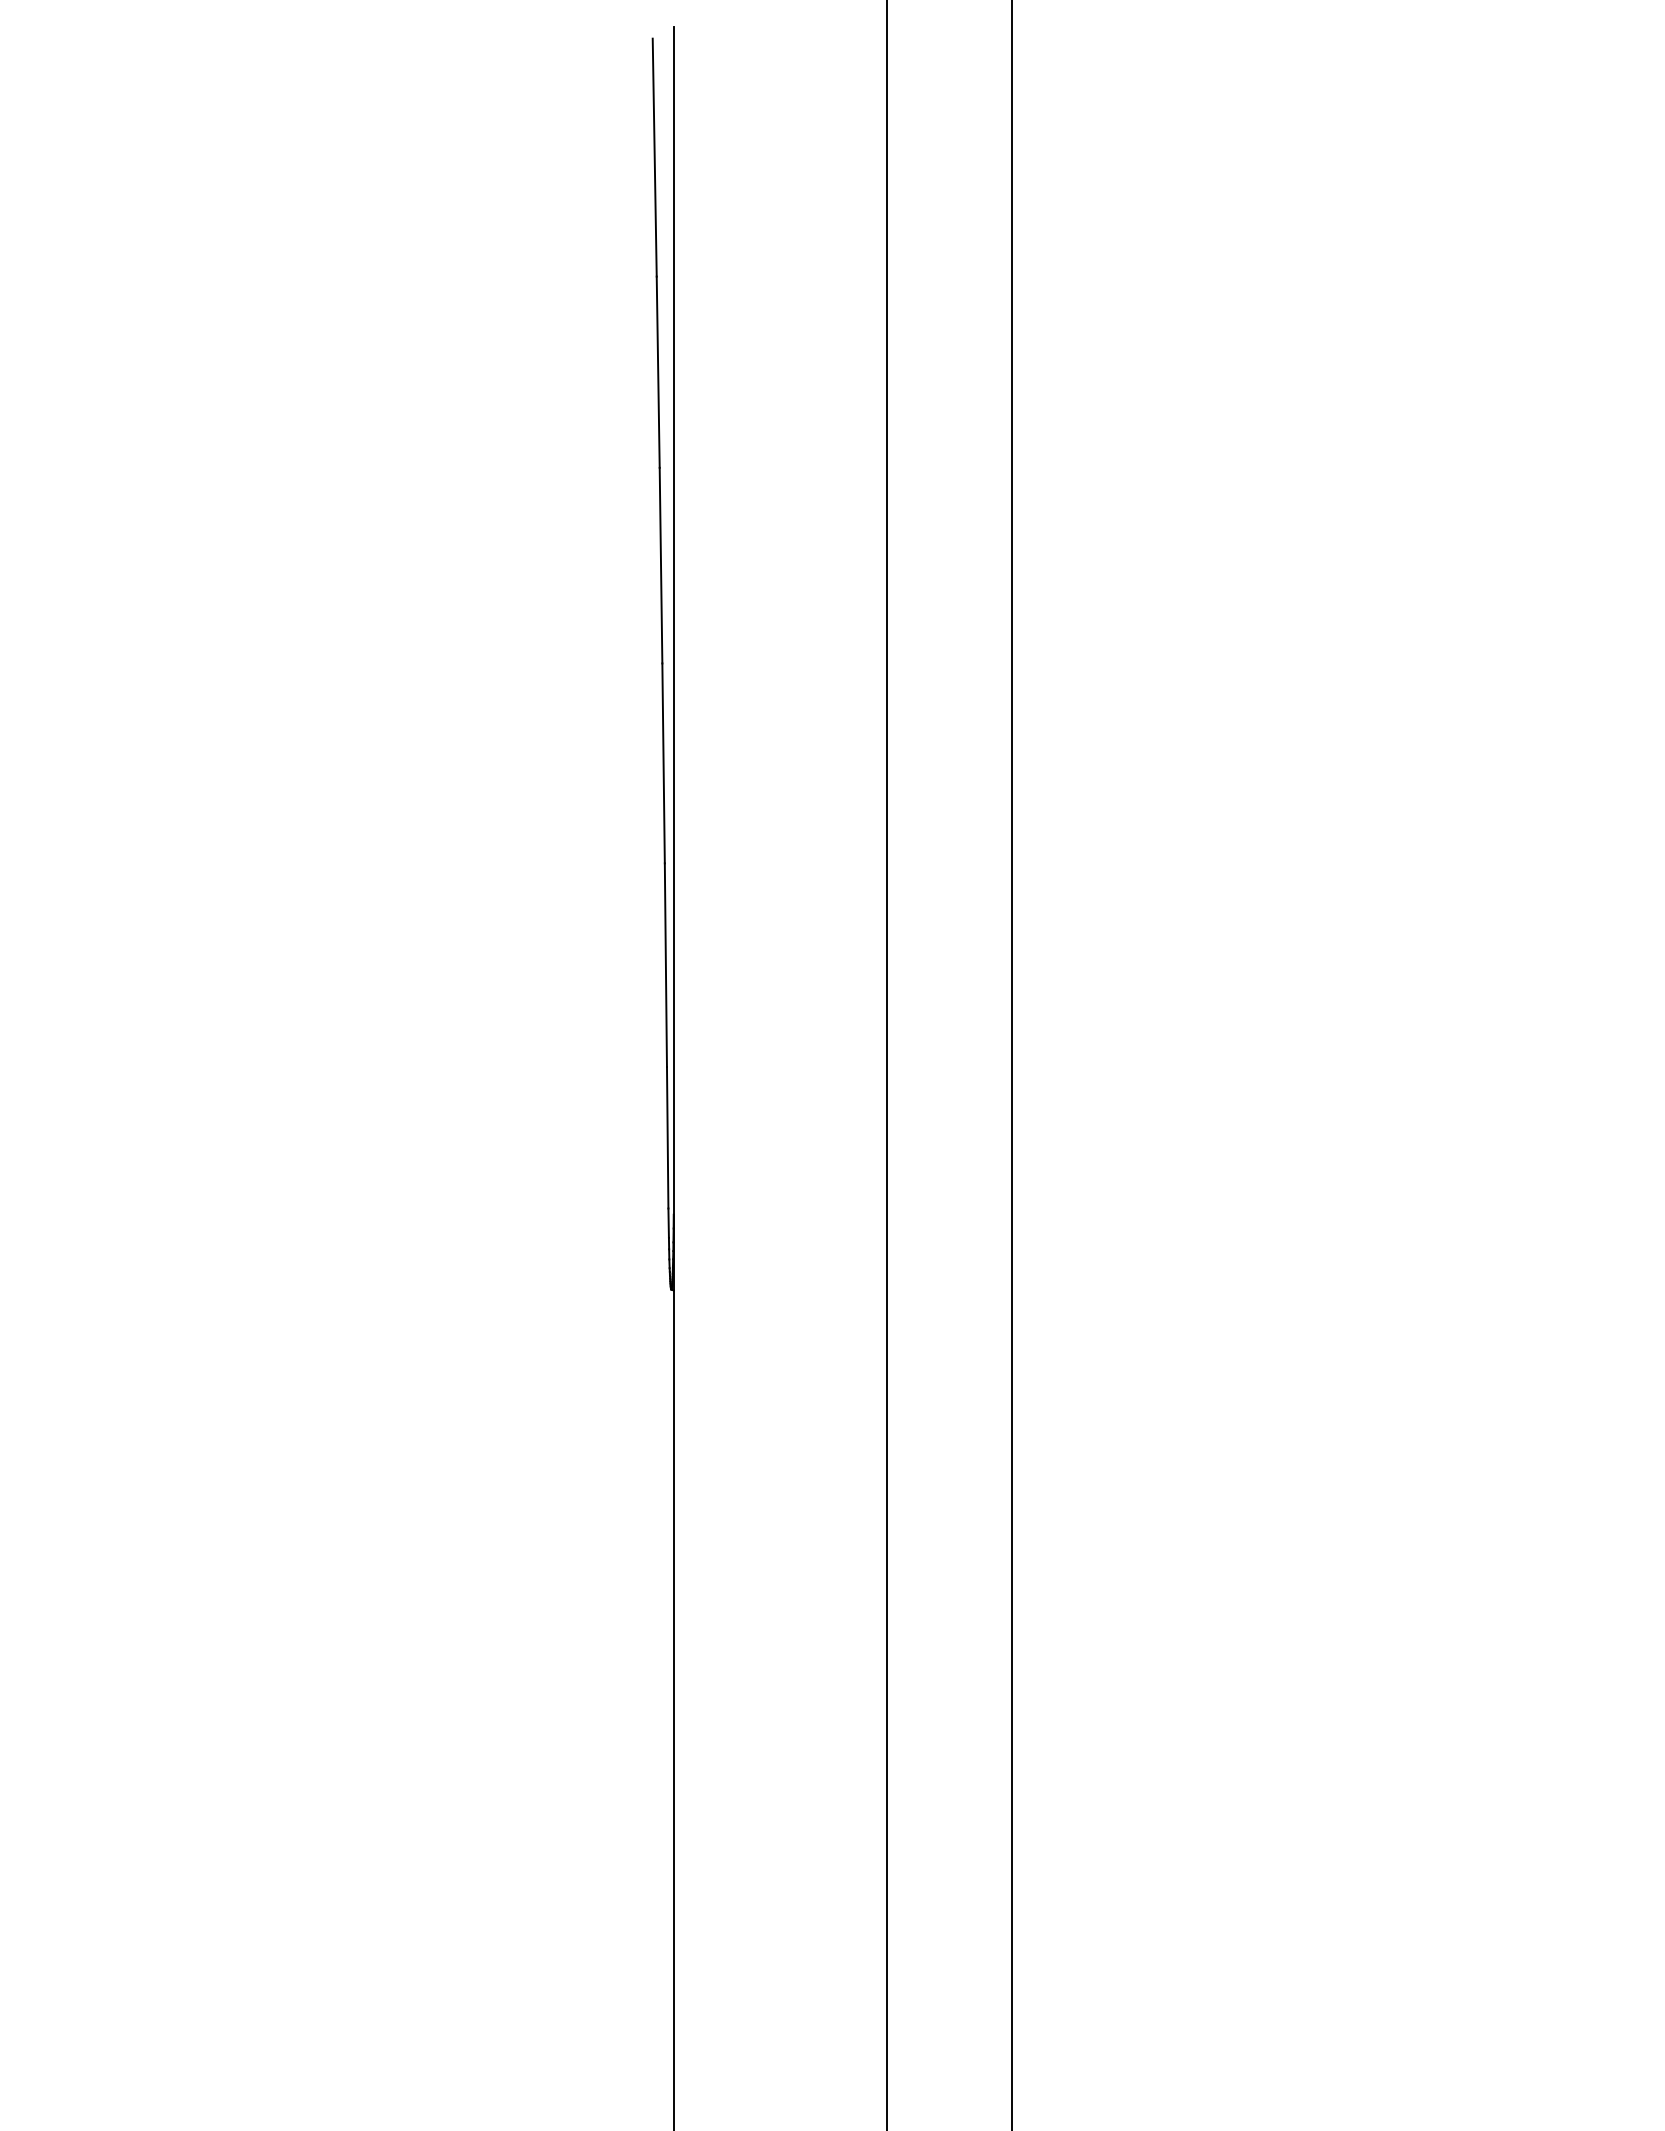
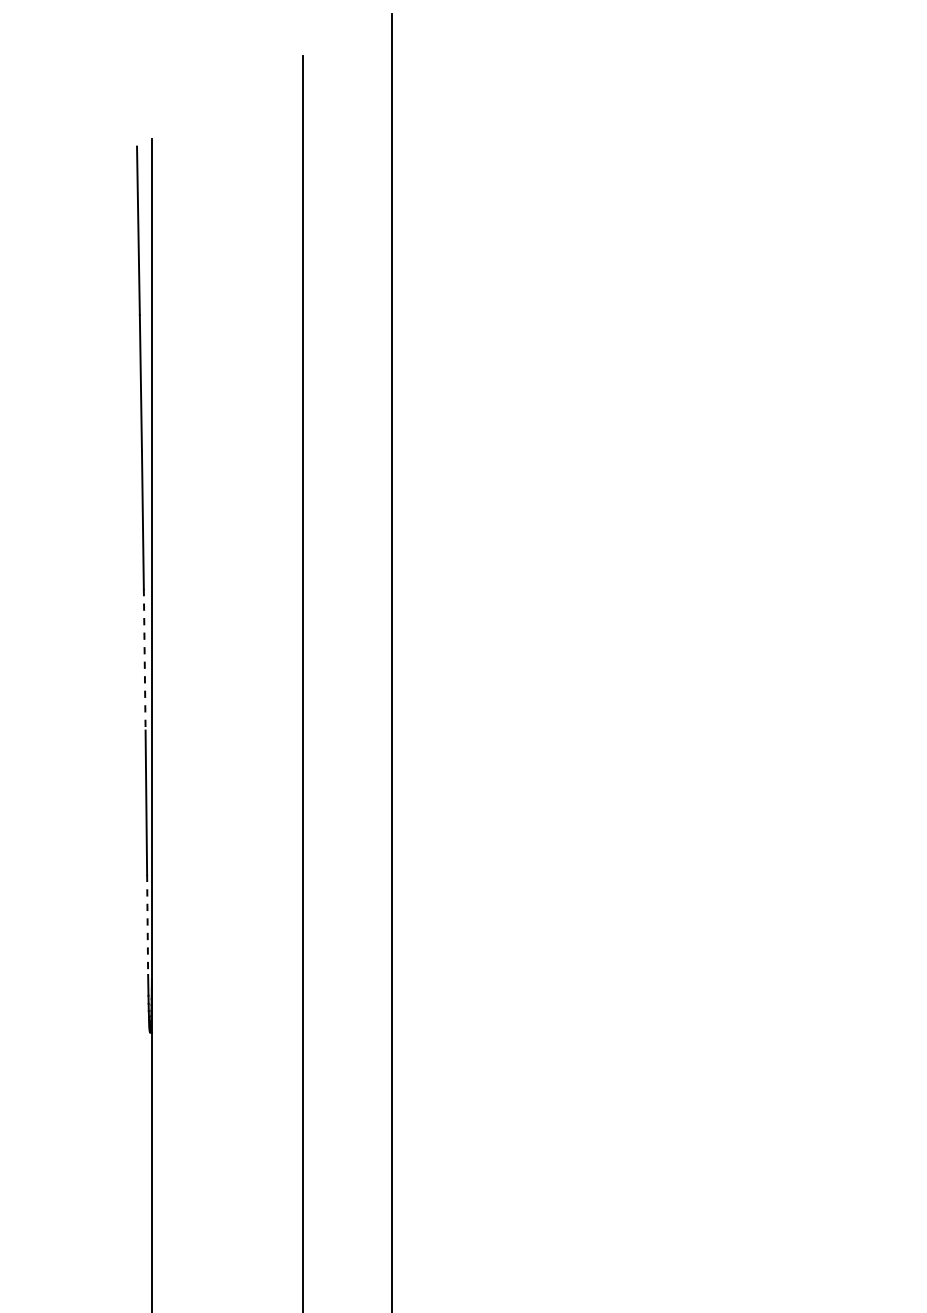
line: (663, 763) -> (144, 659), solid -> dashed
line: (667, 1137) -> (147, 924), solid -> dashed

